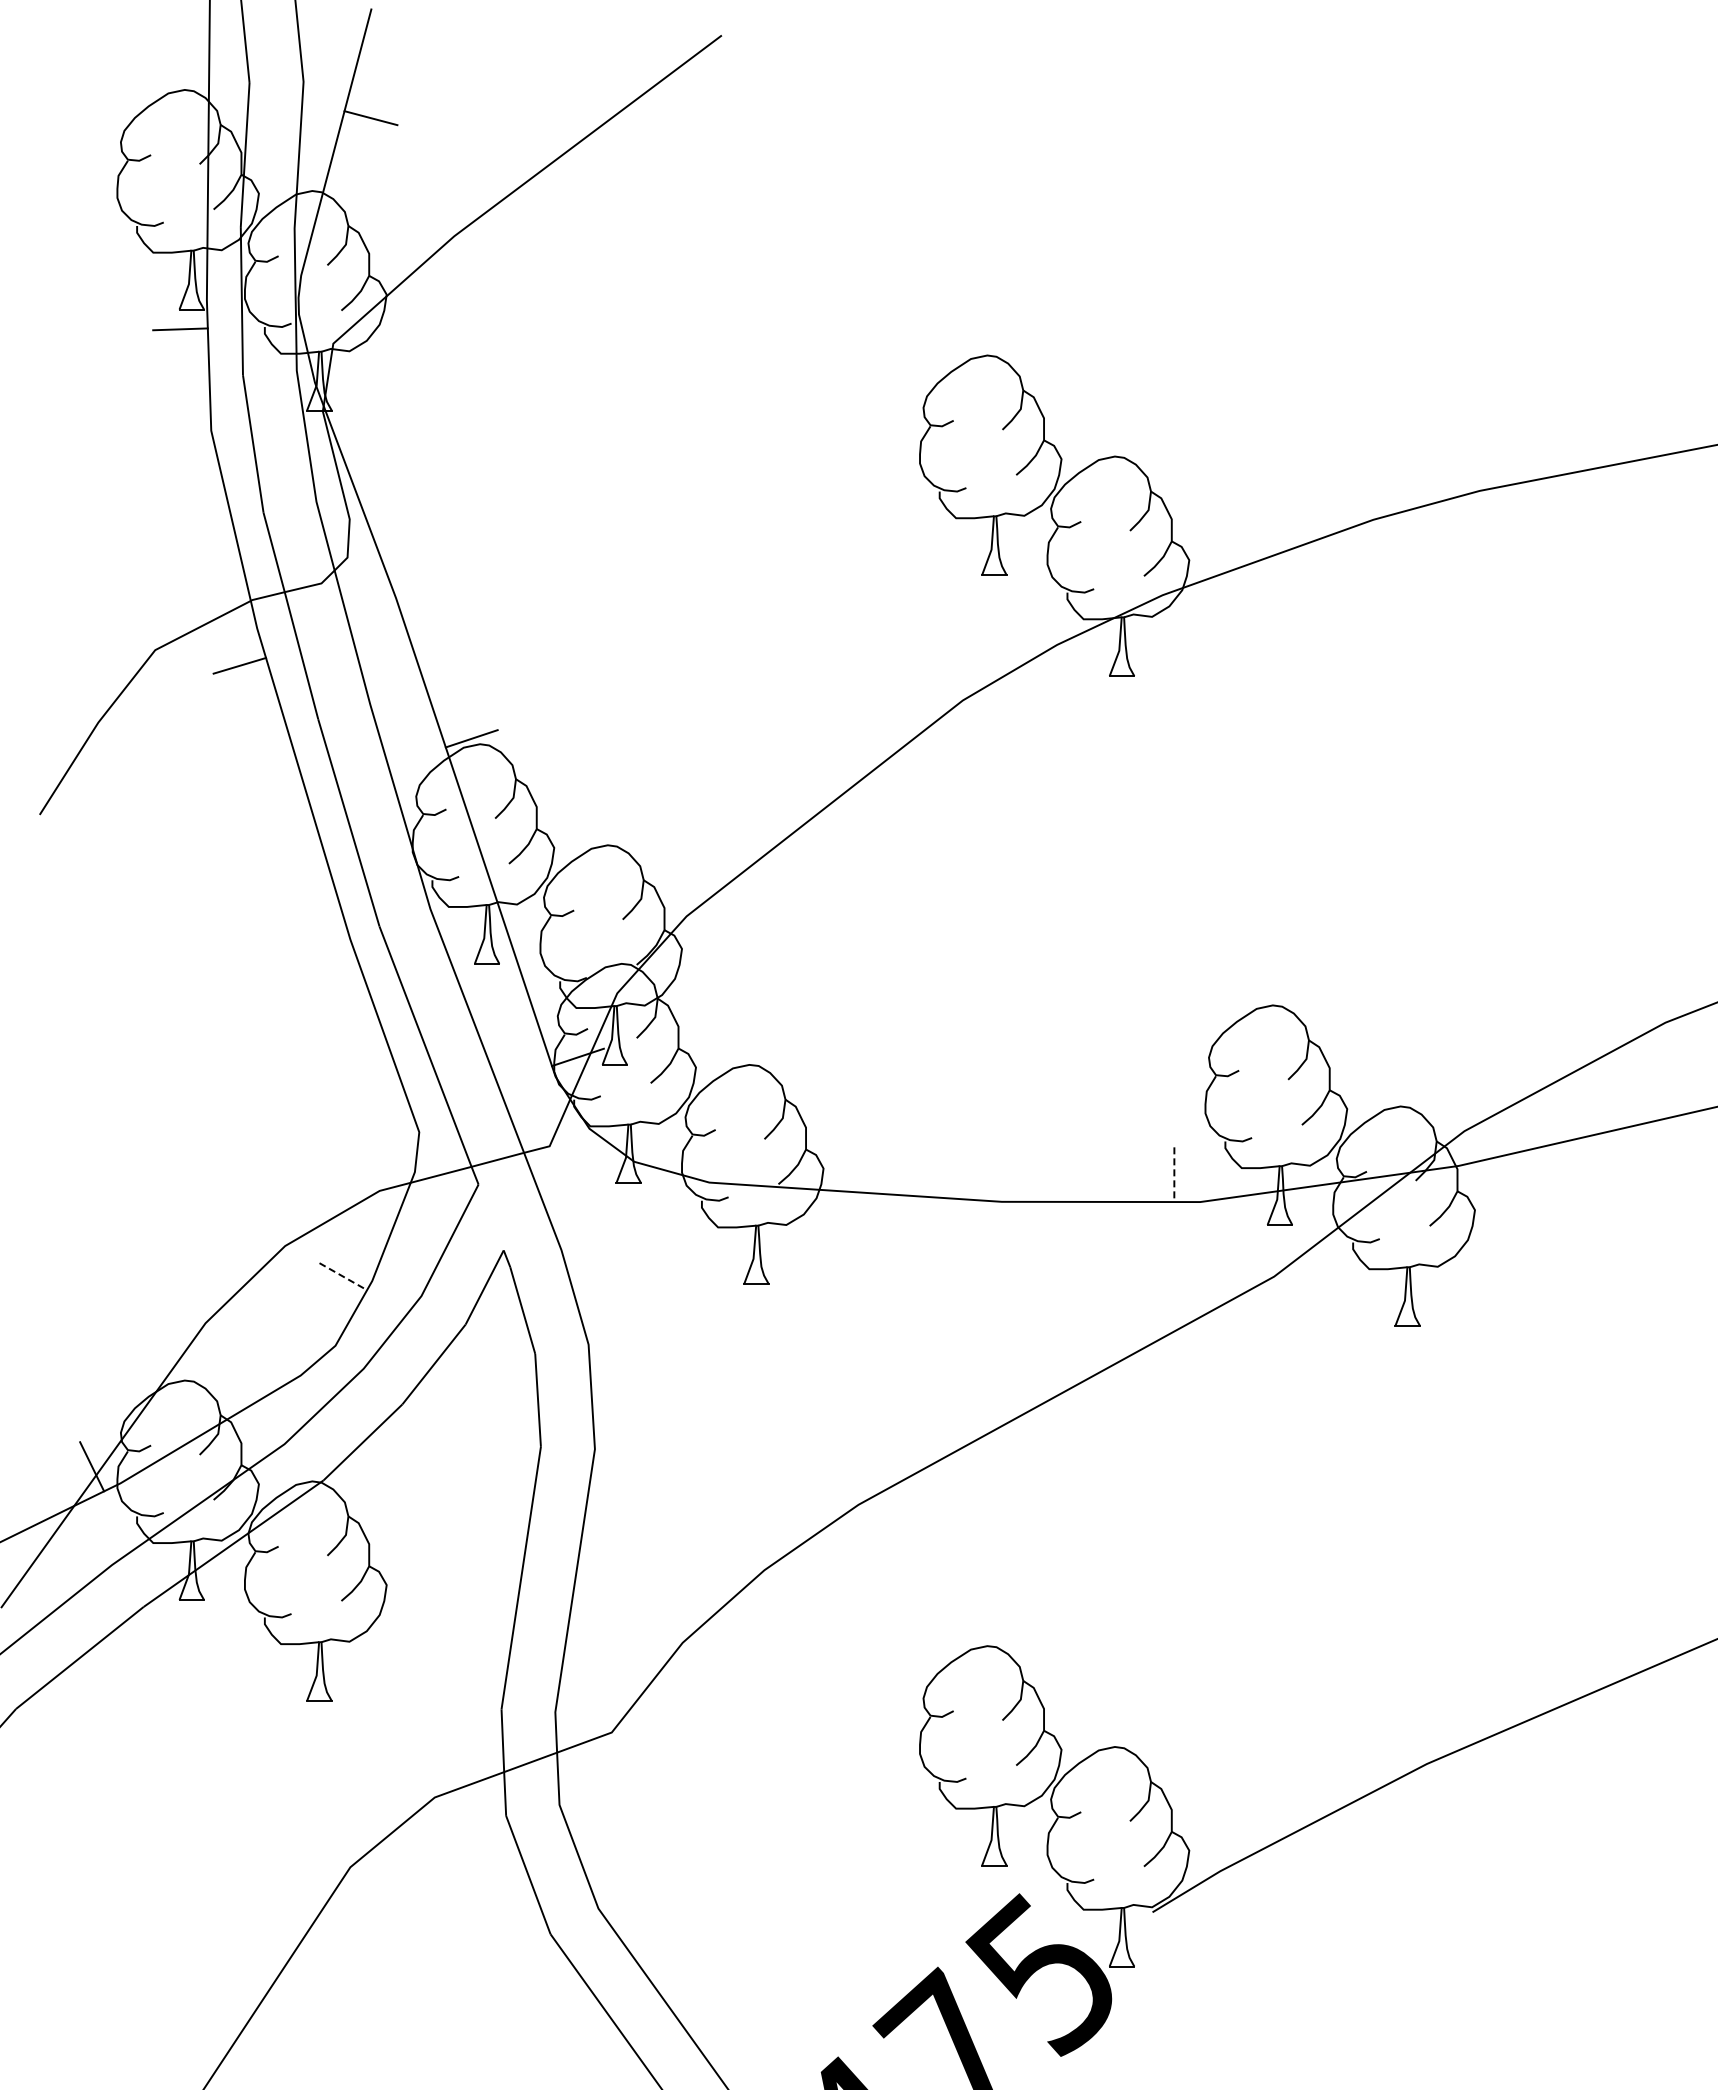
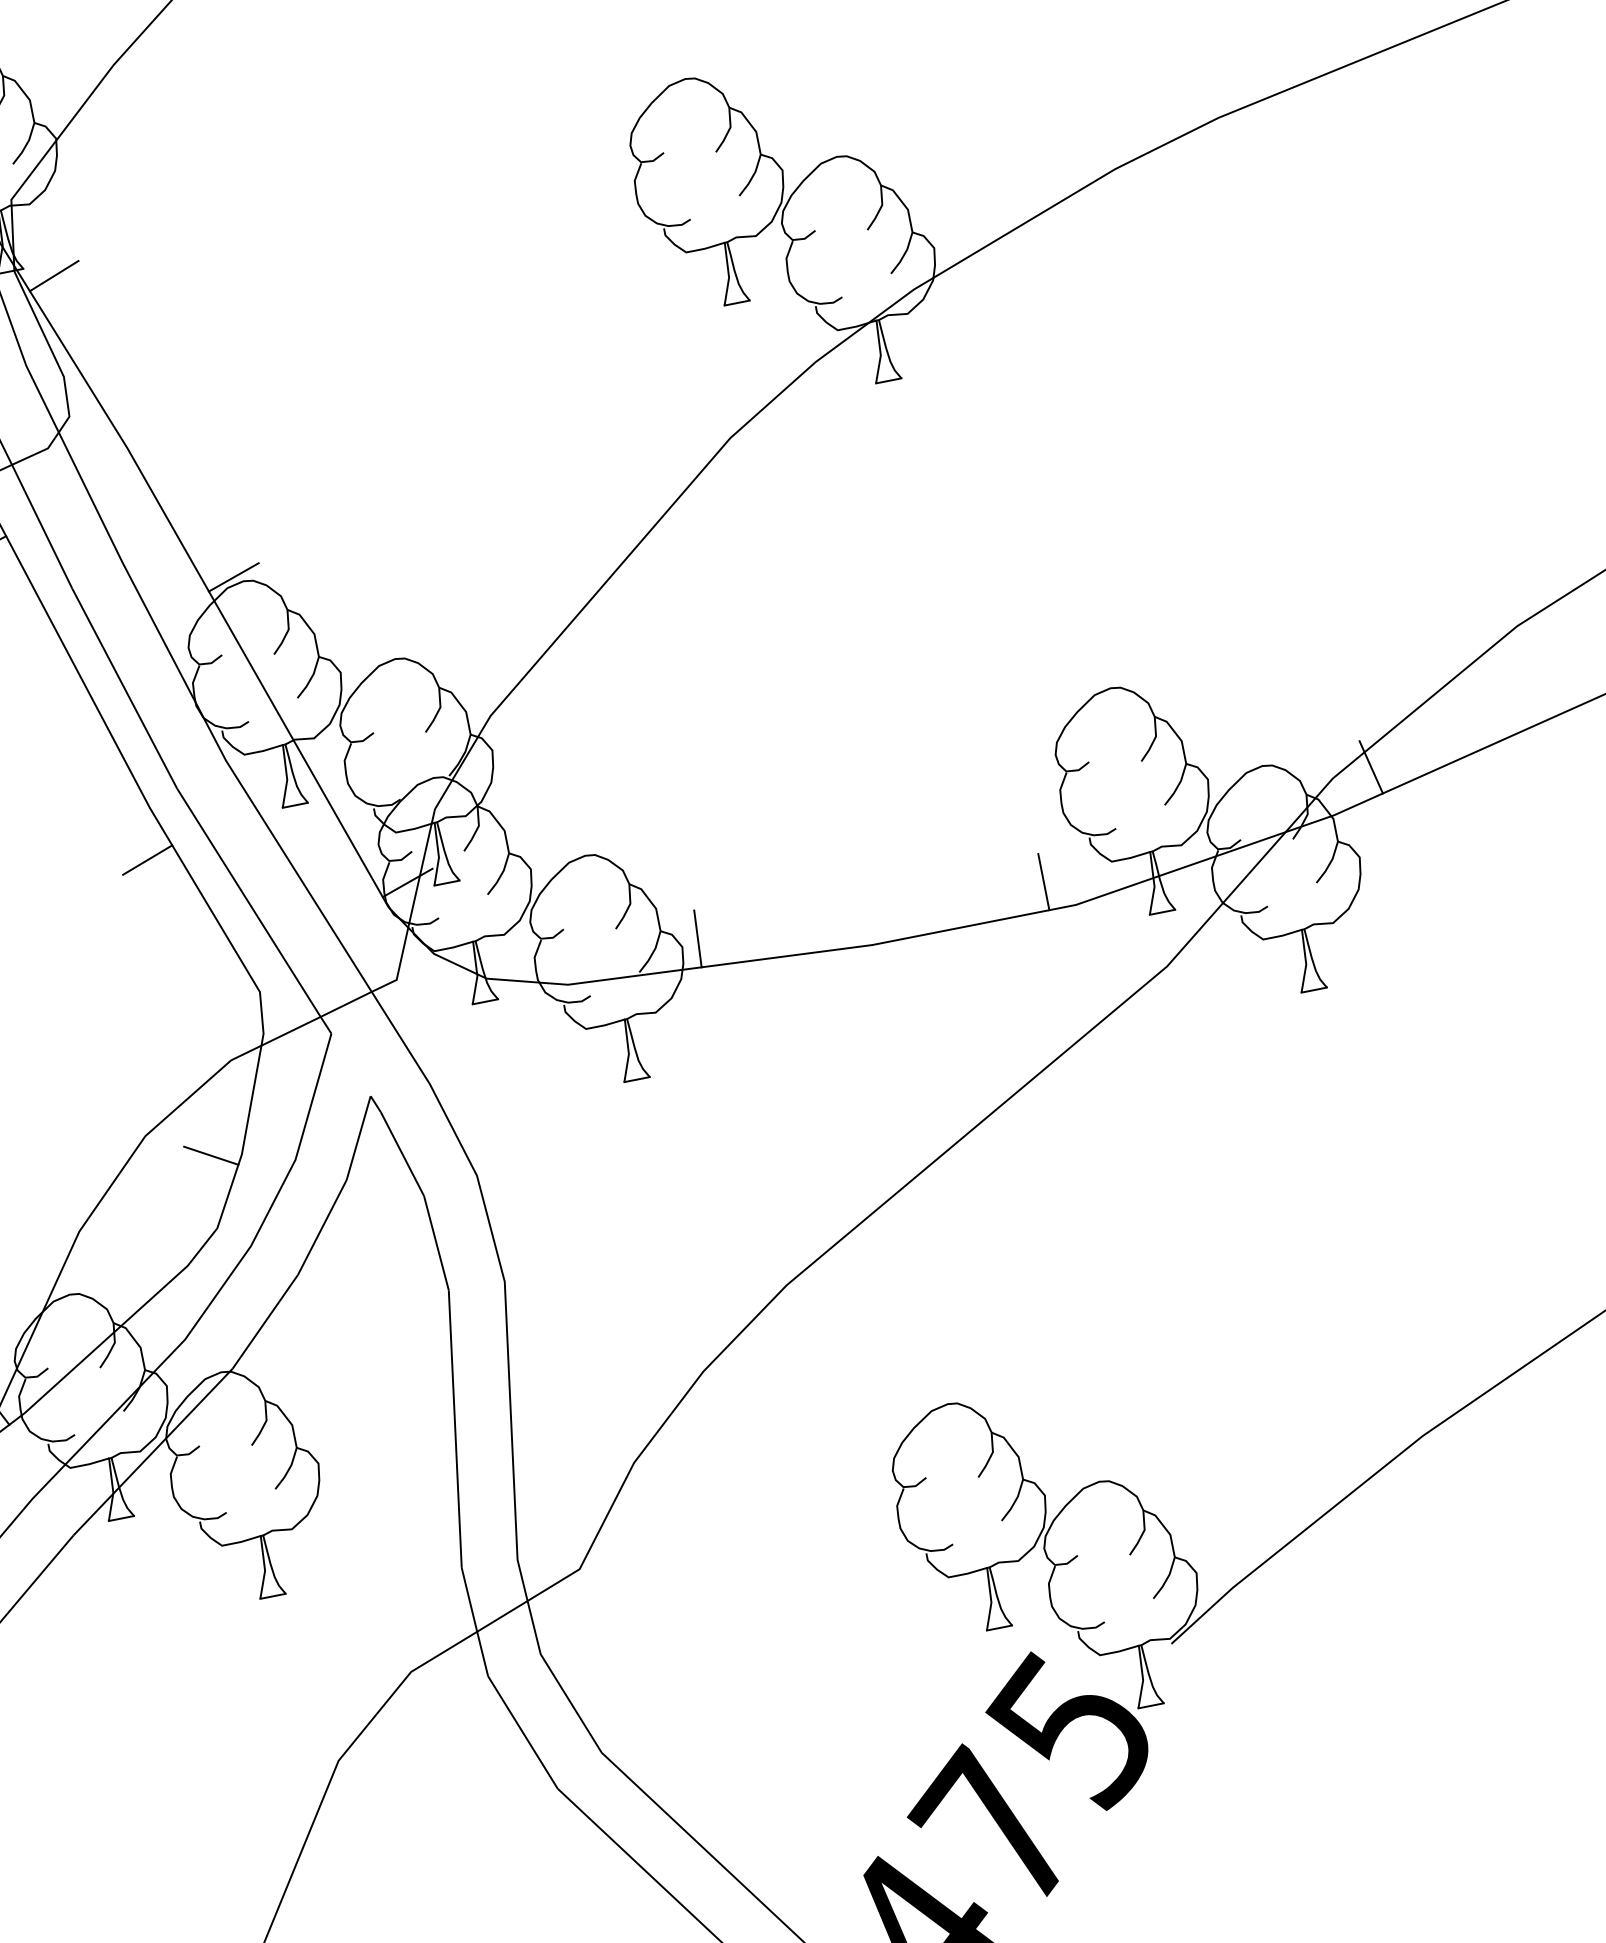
line: (358, 422) -> (53, 275), added
line: (338, 987) -> (147, 859), added
line: (1502, 1127) -> (1371, 766), added
line: (839, 1163) -> (697, 938), added
line: (1174, 1175) -> (1044, 882), dashed -> solid
line: (343, 1276) -> (211, 1155), dashed -> solid

